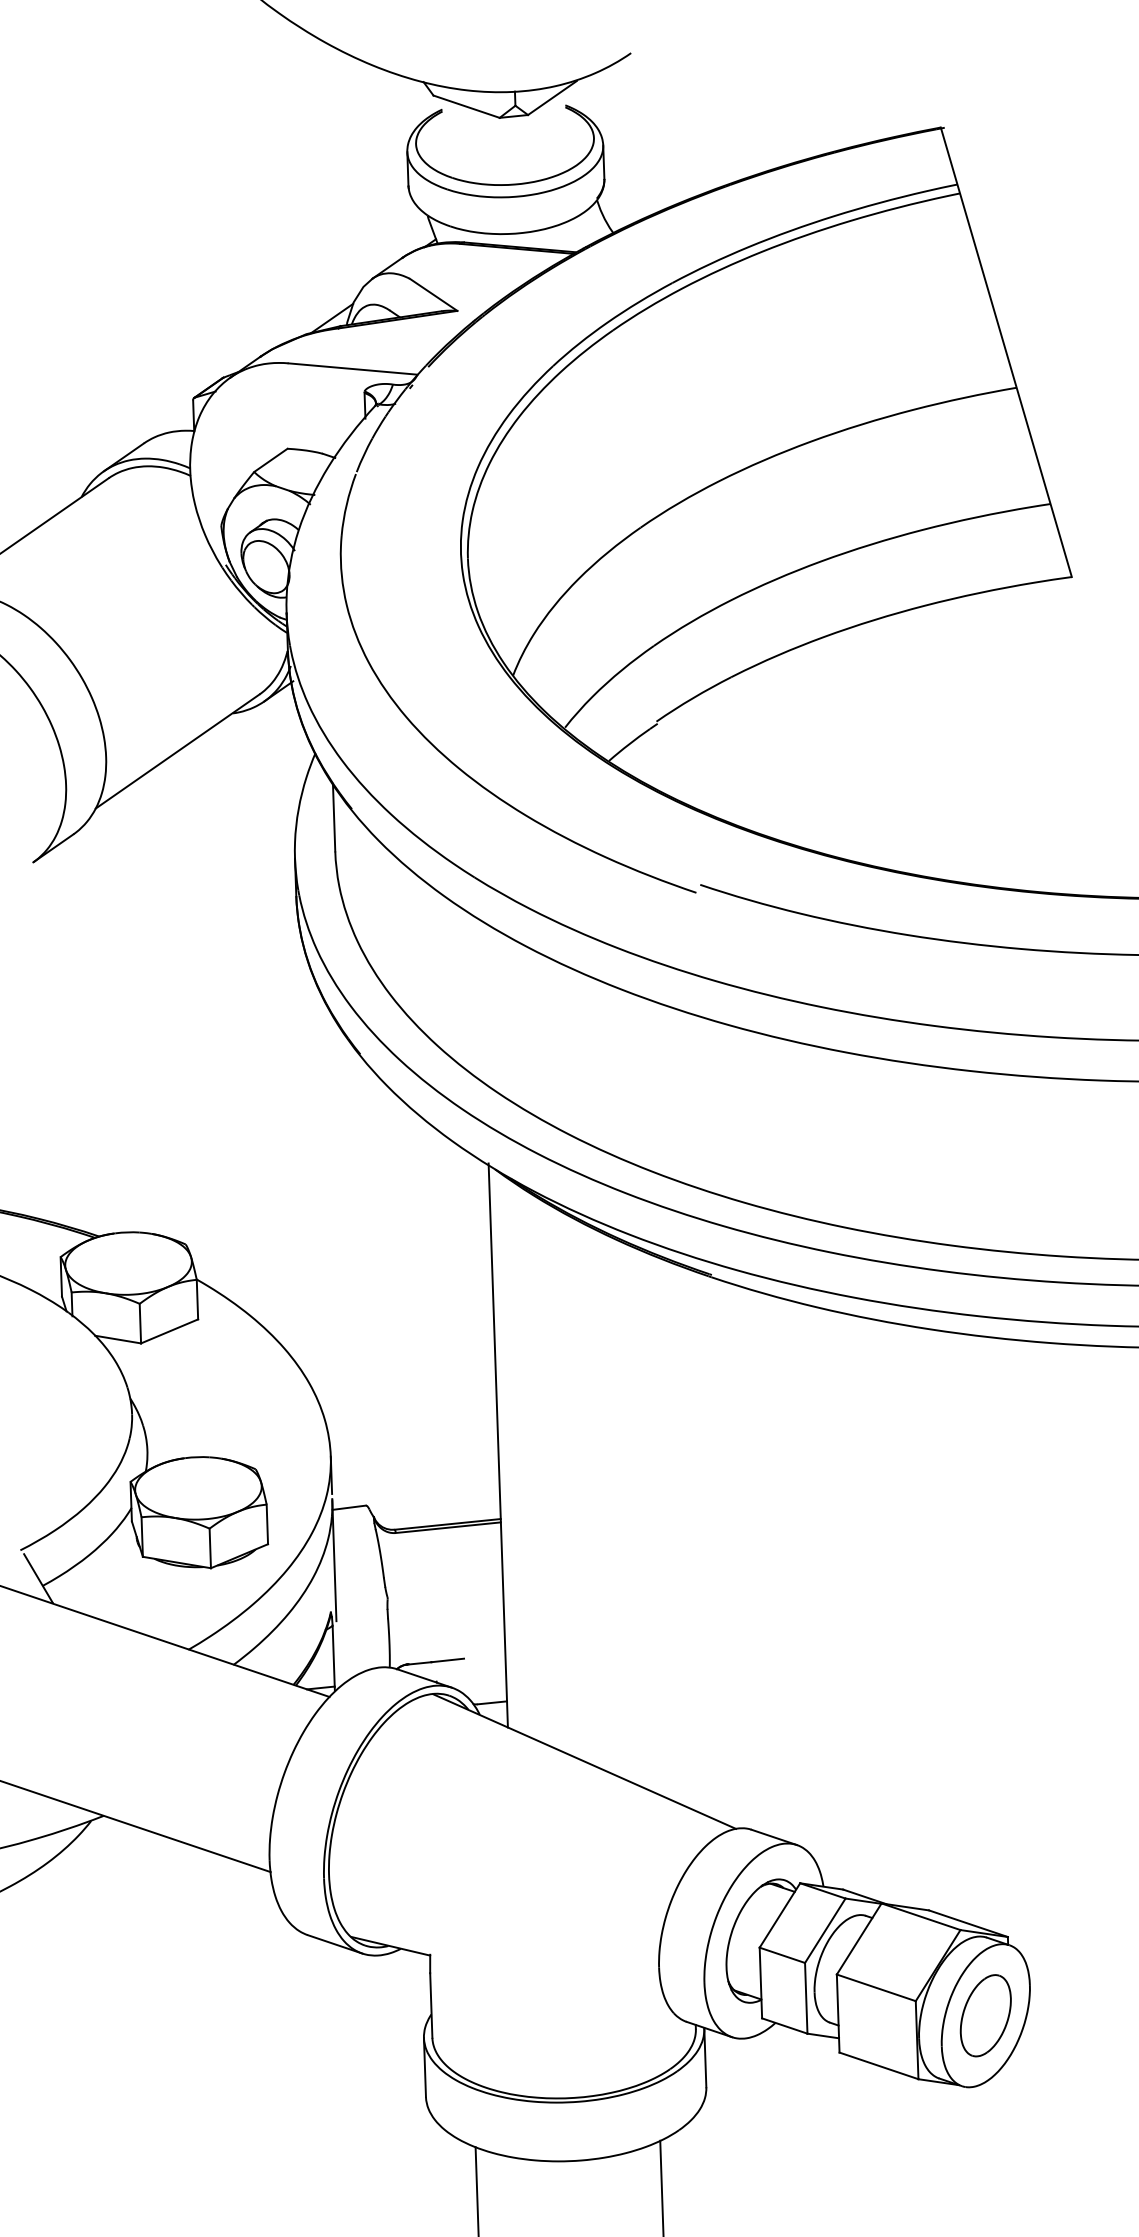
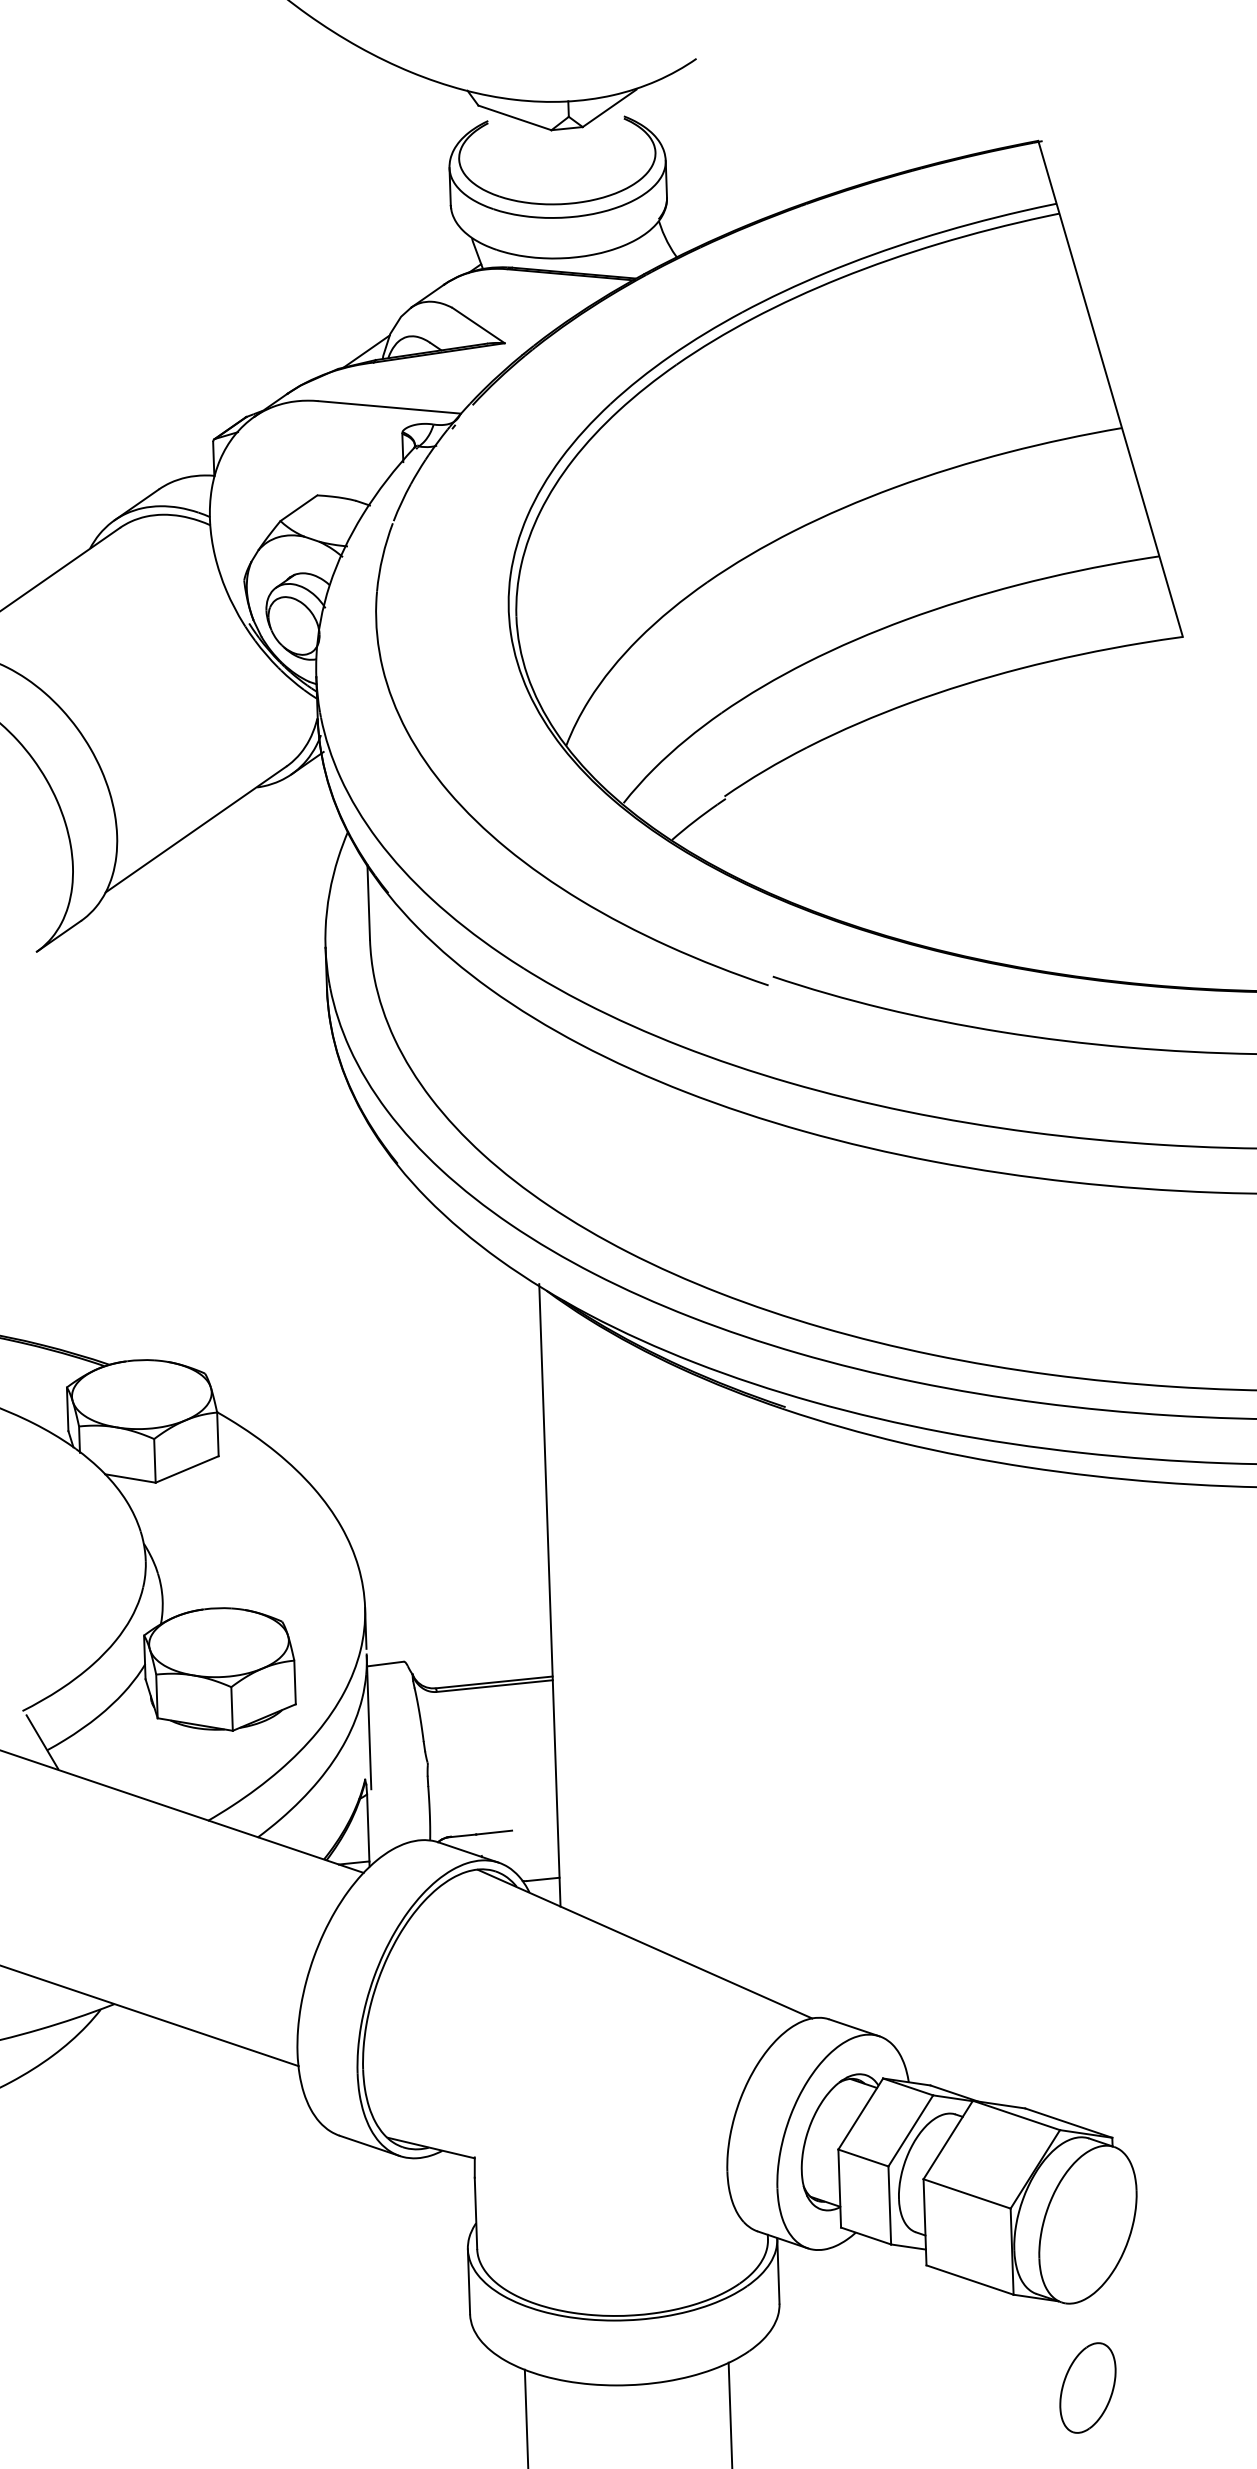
part: (985, 2015) -> (1087, 2387), moved

